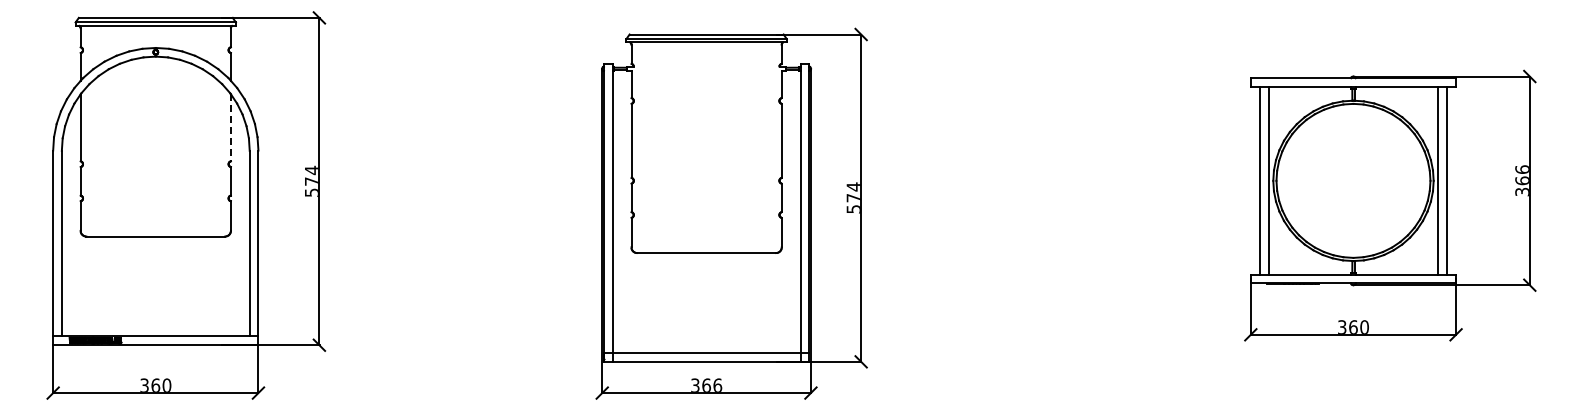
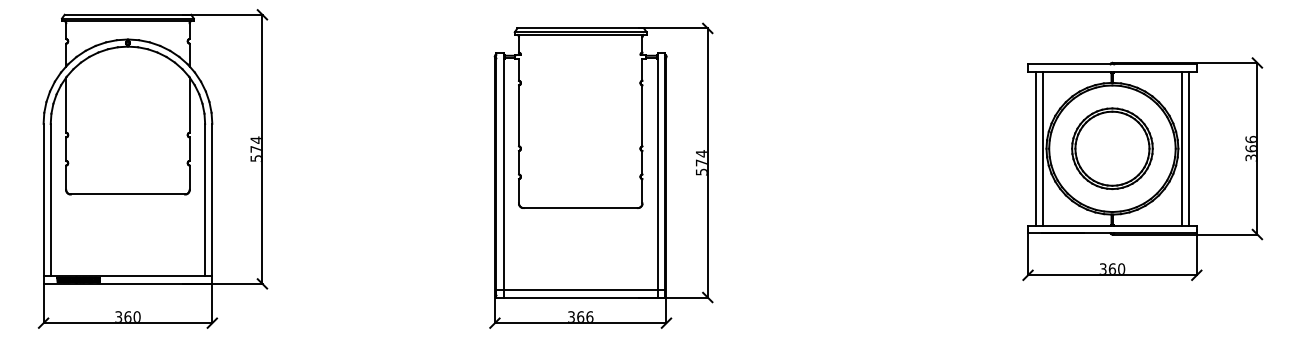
line: (230, 127) -> (189, 104), dashed -> solid
part: (1353, 180) -> (1112, 148), added

